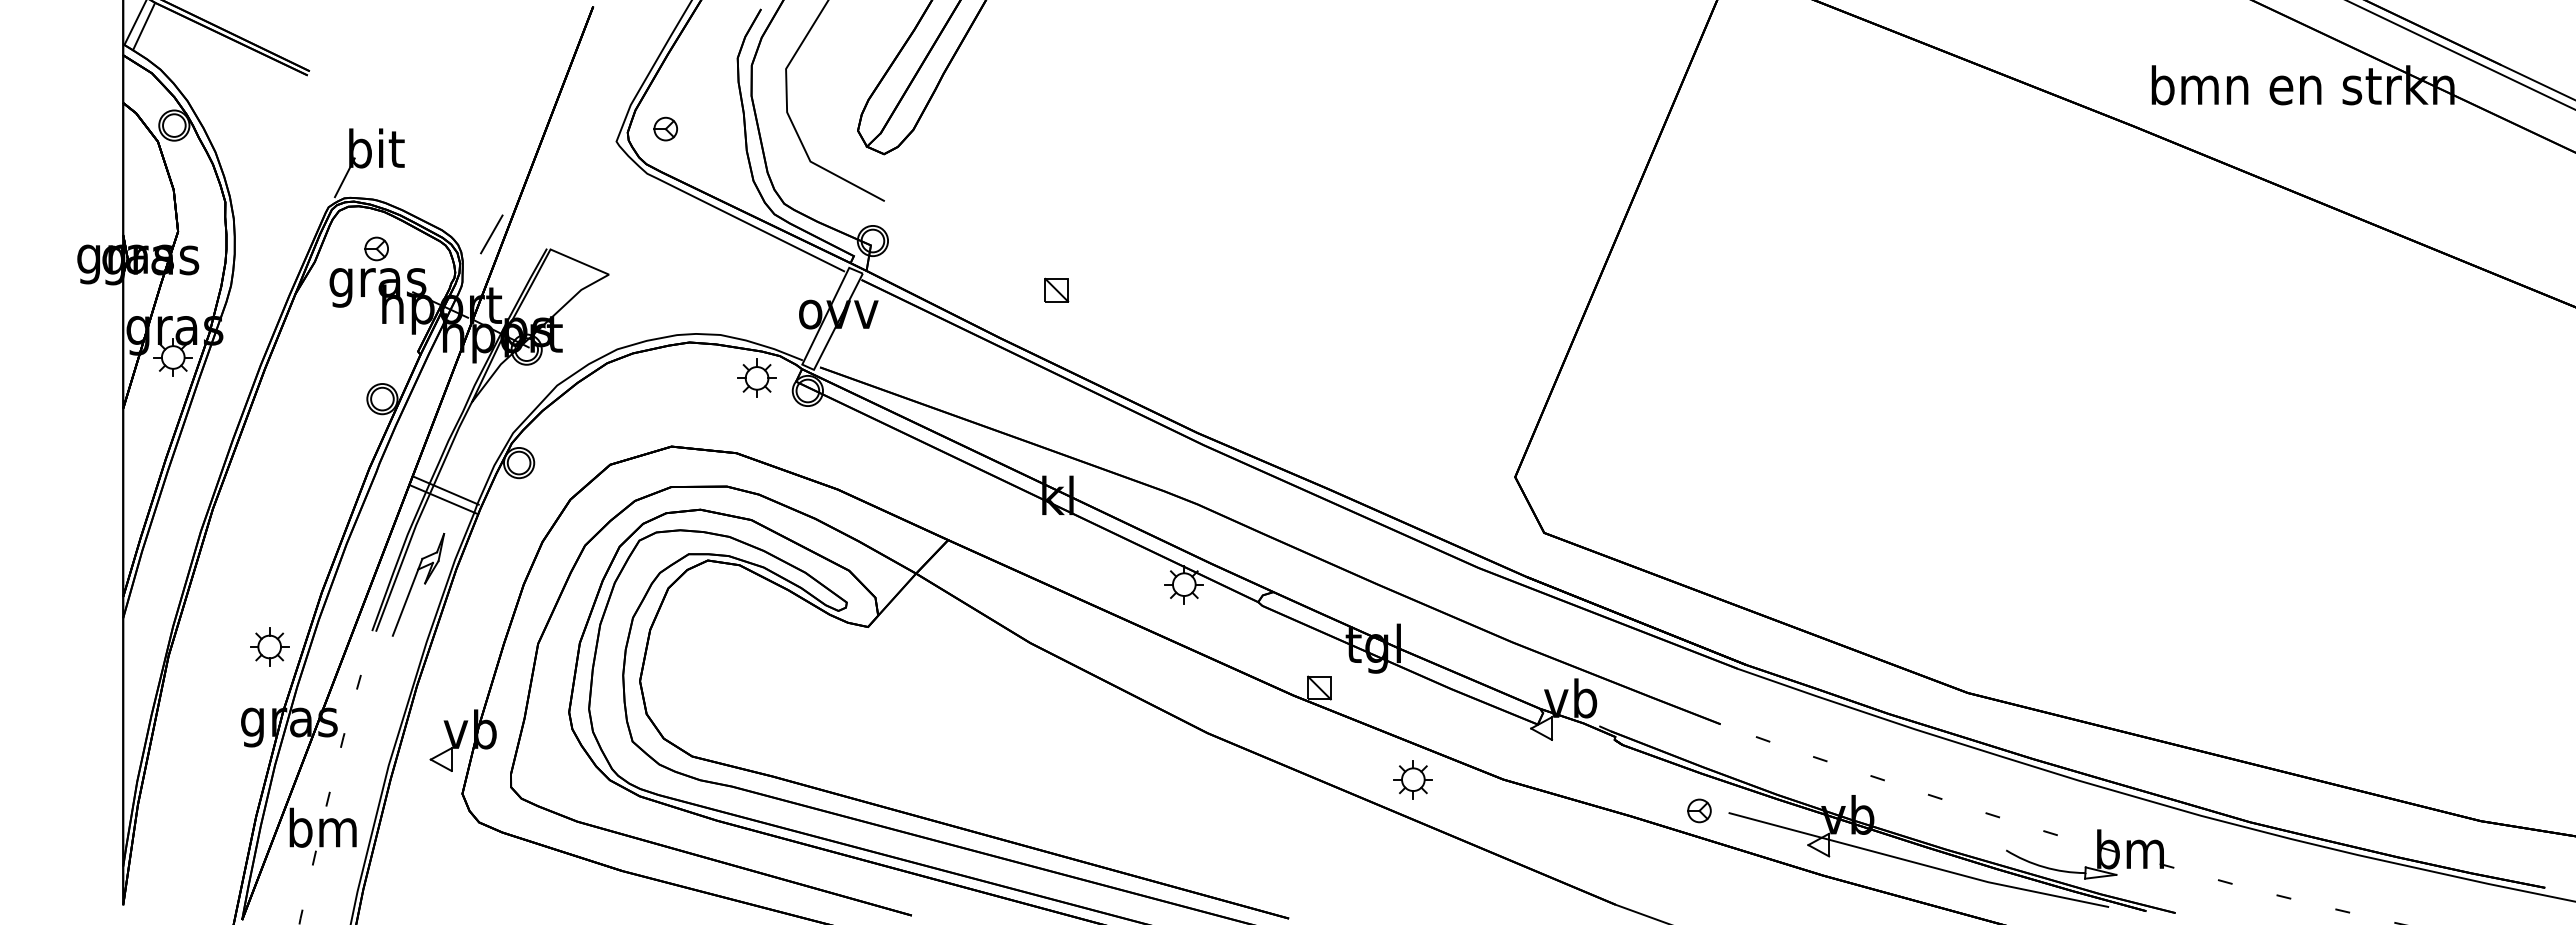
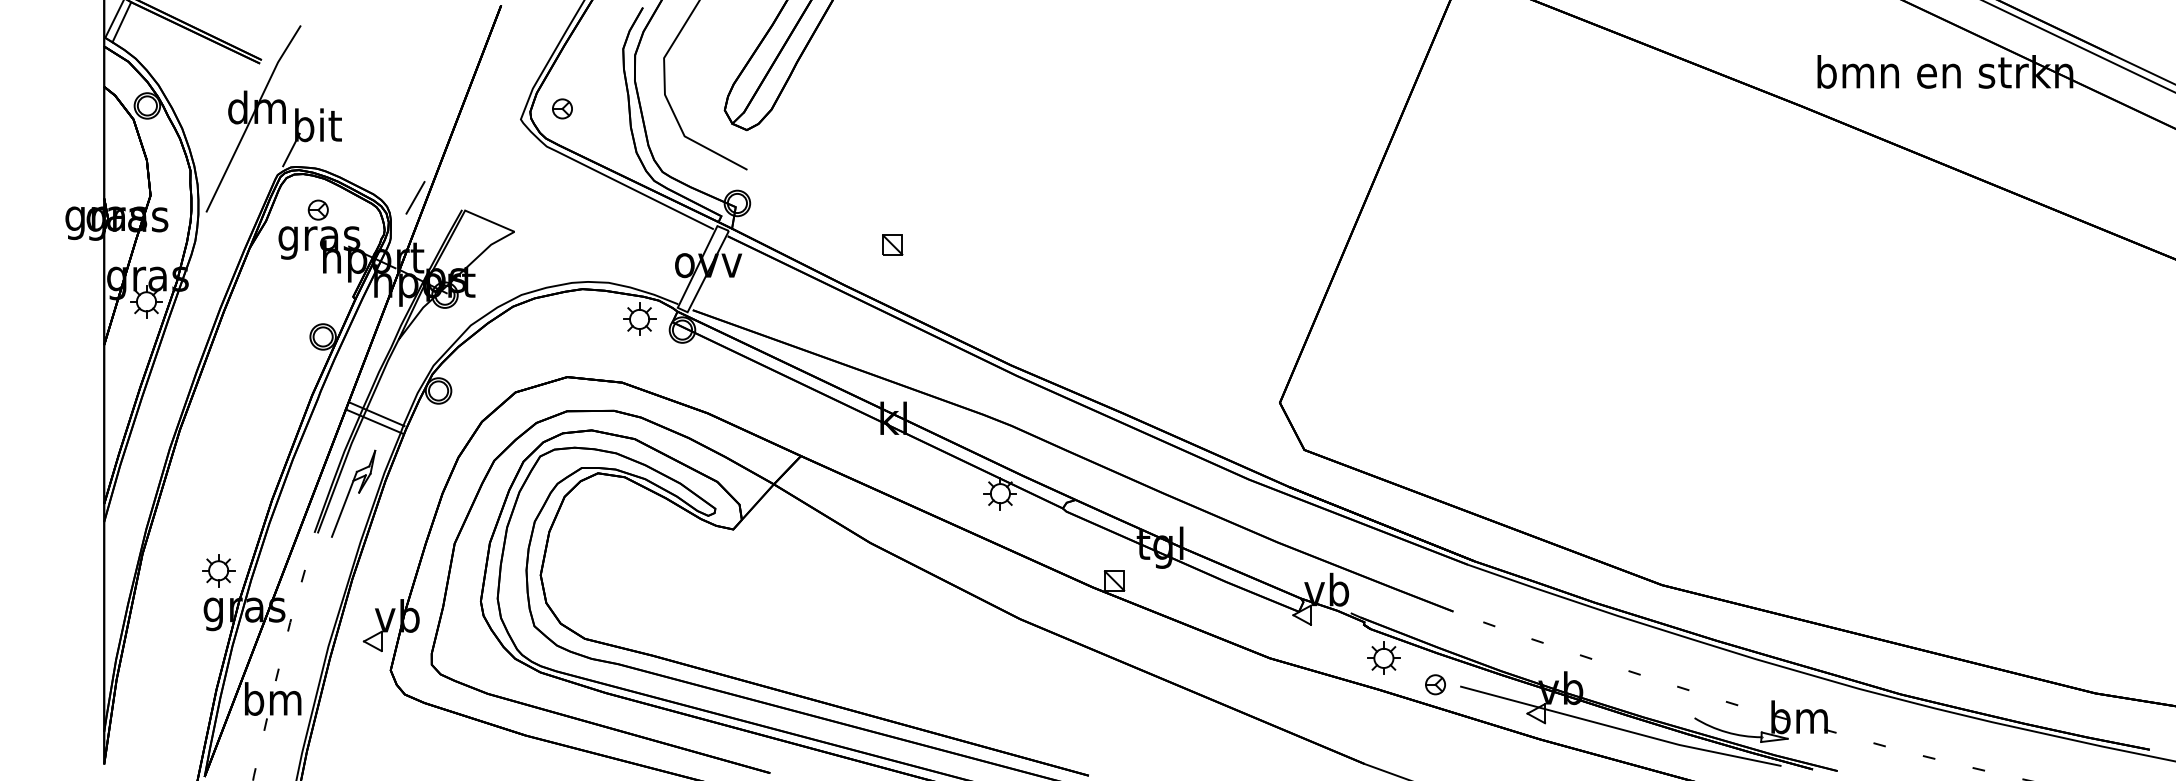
part: (299, 140) -> (253, 118), added
part: (269, 646) -> (218, 570), moved
part: (1412, 779) -> (1383, 658), moved

